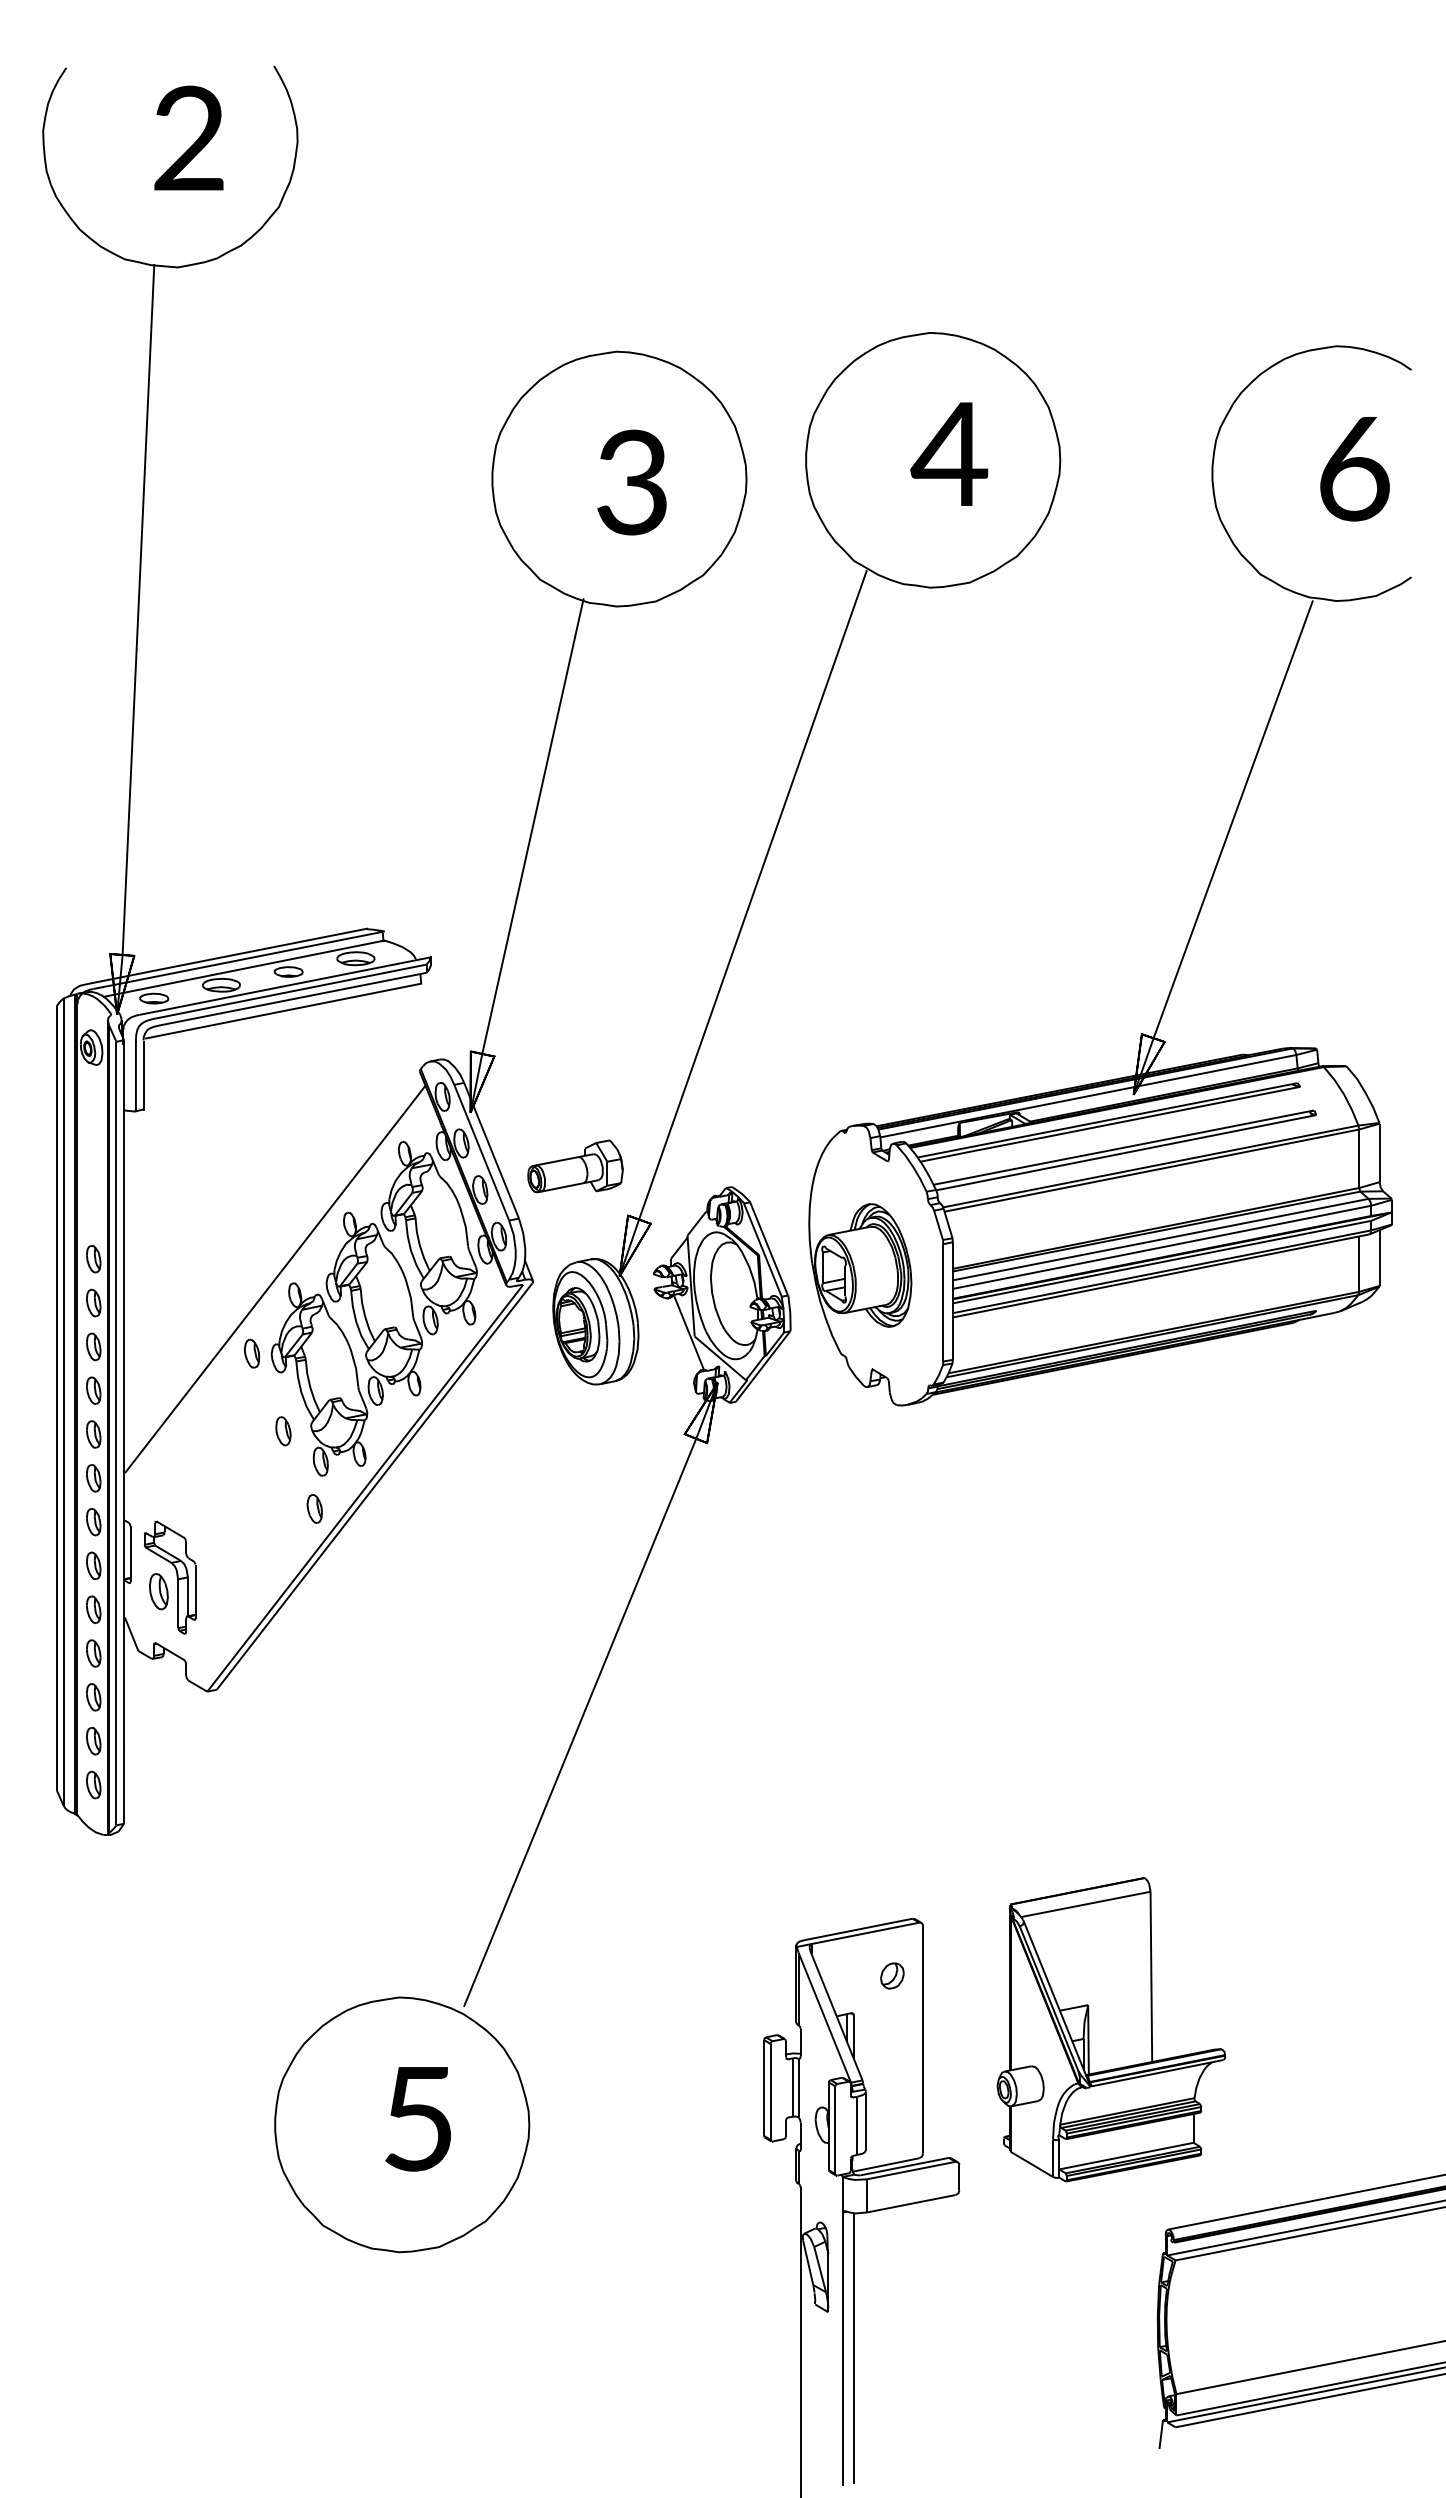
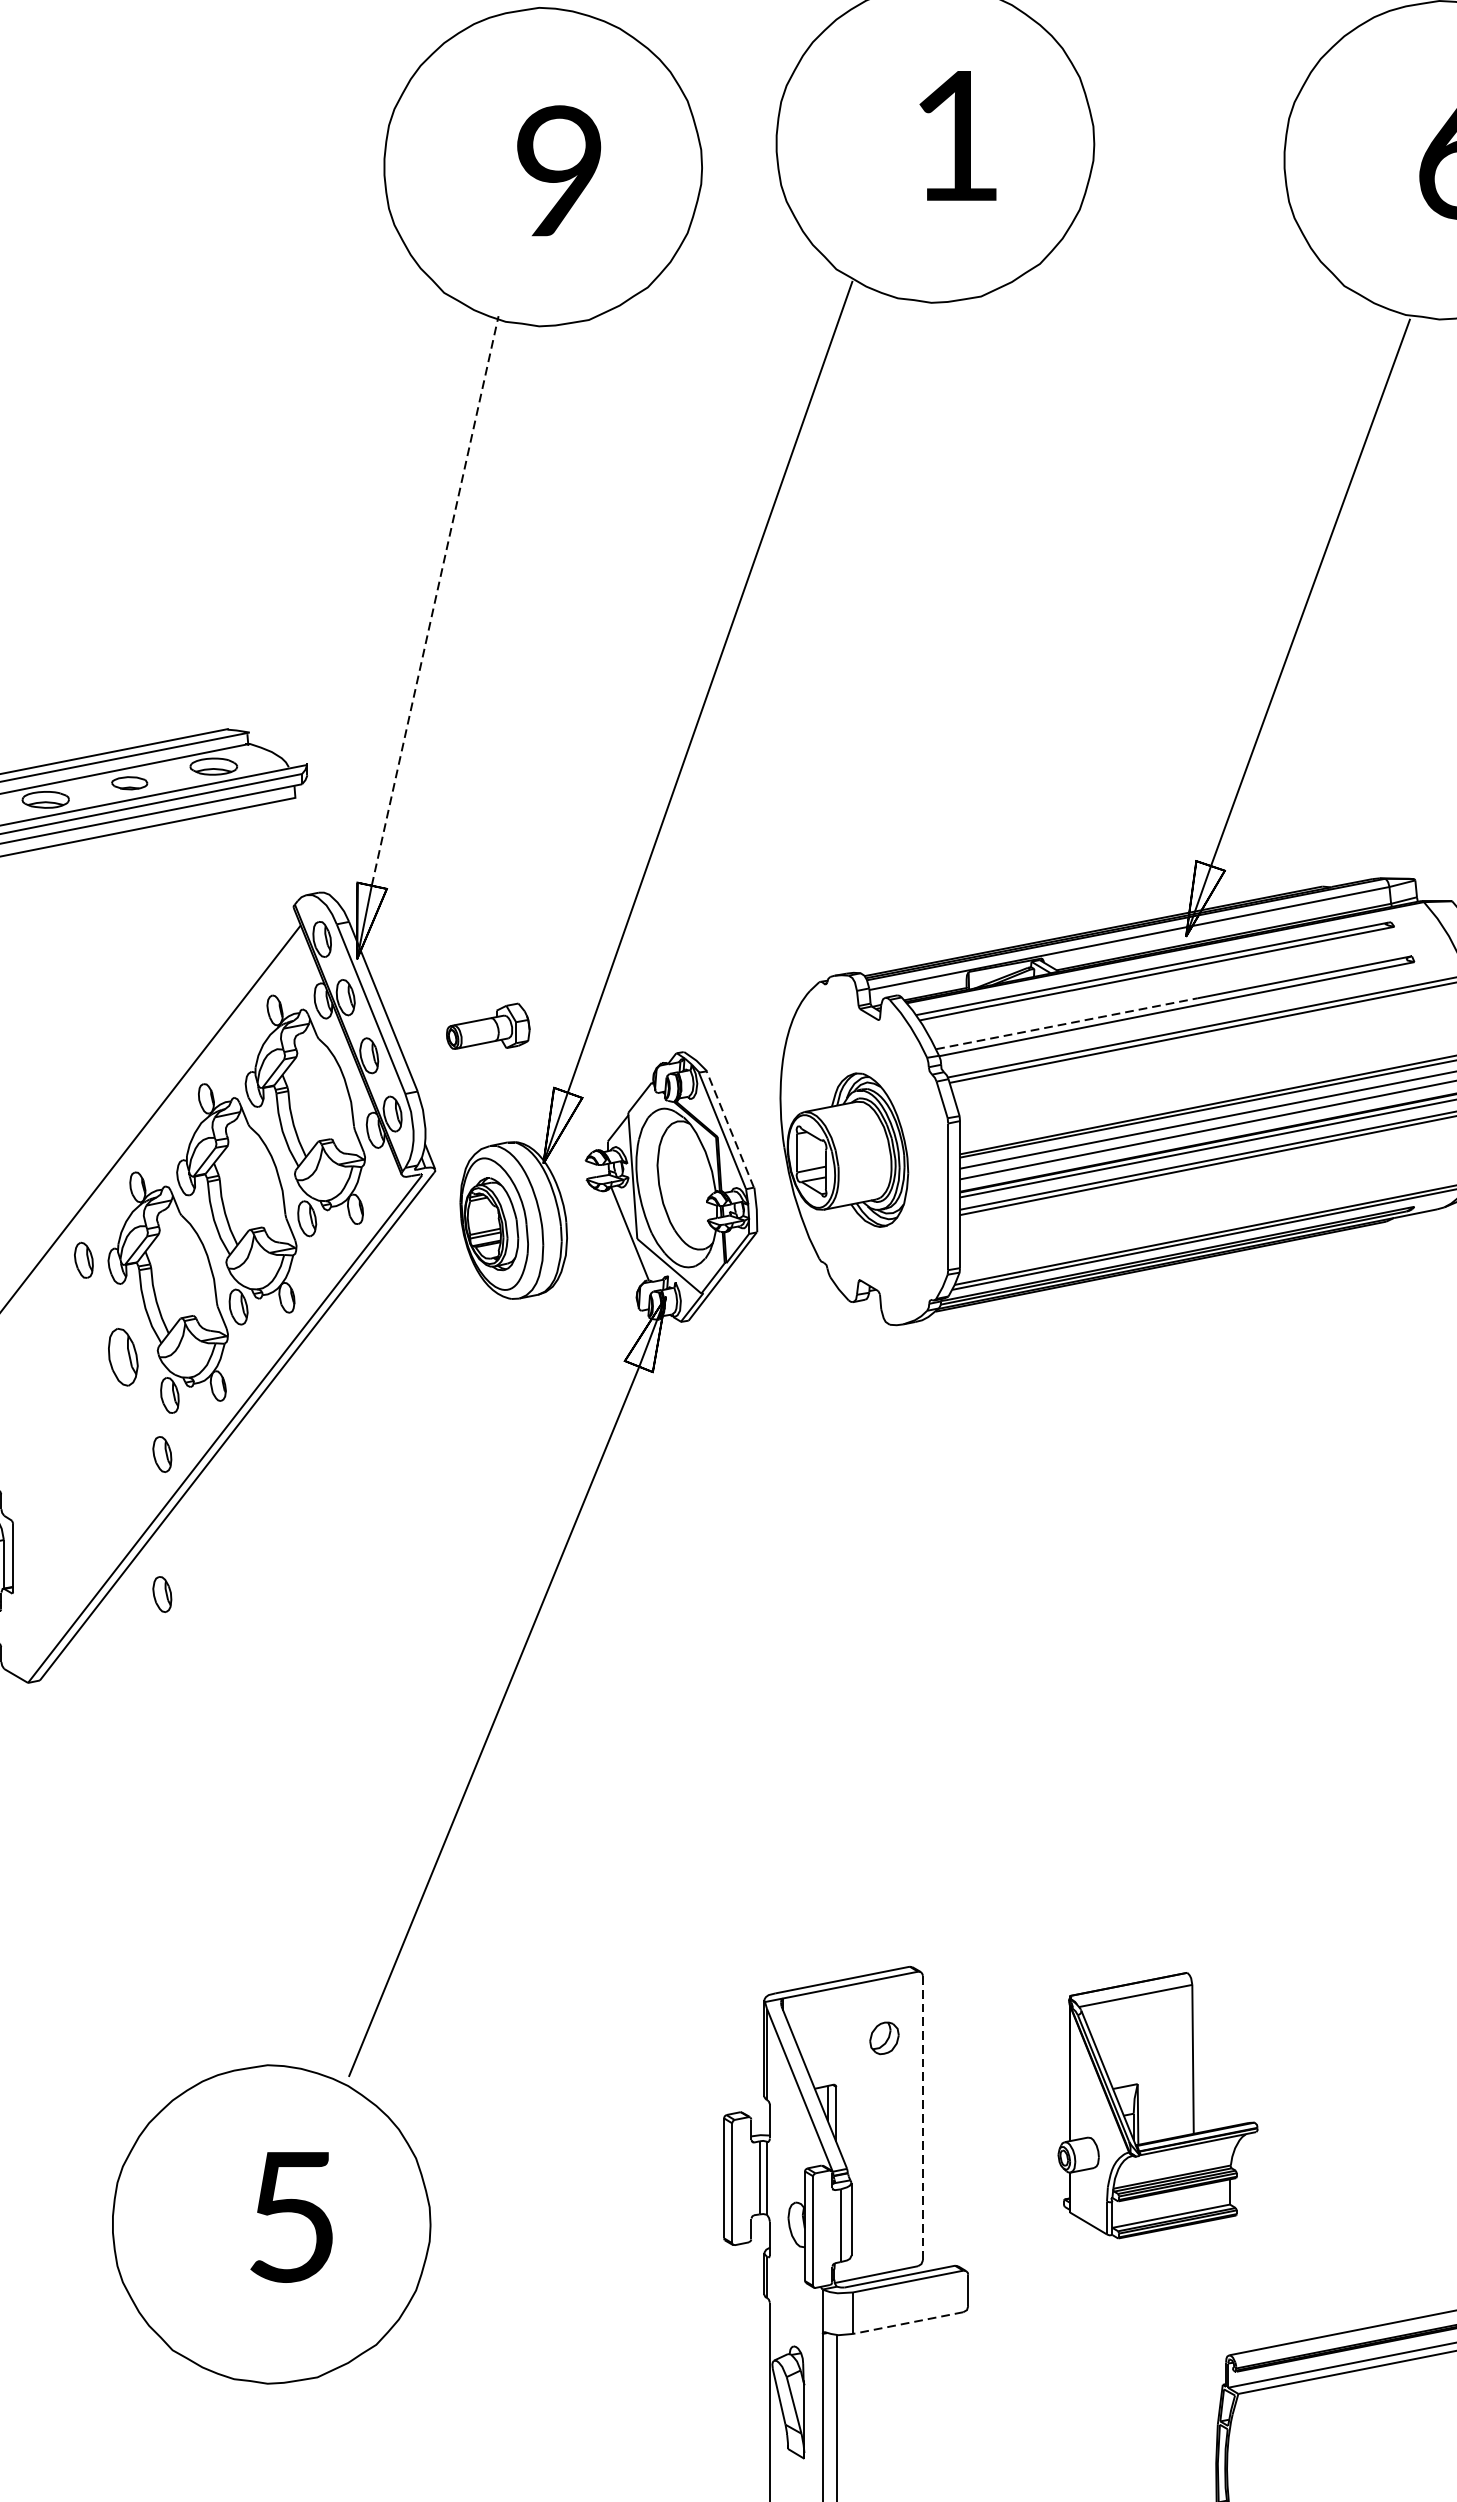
text: (949, 453) -> (955, 135), 4 -> 1
text: (631, 482) -> (558, 171), 3 -> 9
line: (533, 825) -> (435, 600), solid -> dashed
line: (1038, 1164) -> (1067, 1023), solid -> dashed
part: (575, 1166) -> (488, 1026), size x0.7
line: (768, 1248) -> (729, 1128), solid -> dashed
part: (283, 1431) -> (123, 1357), size x1.6
part: (314, 1620) -> (162, 1593), added
part: (1110, 2029) -> (1157, 2105), size x0.7
line: (923, 2039) -> (923, 2117), solid -> dashed
line: (910, 2203) -> (907, 2322), solid -> dashed

